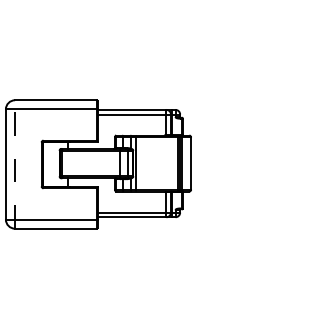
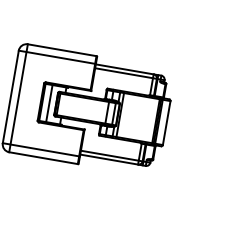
line: (15, 163) -> (19, 97), dashed -> solid
line: (51, 164) -> (49, 103), added

